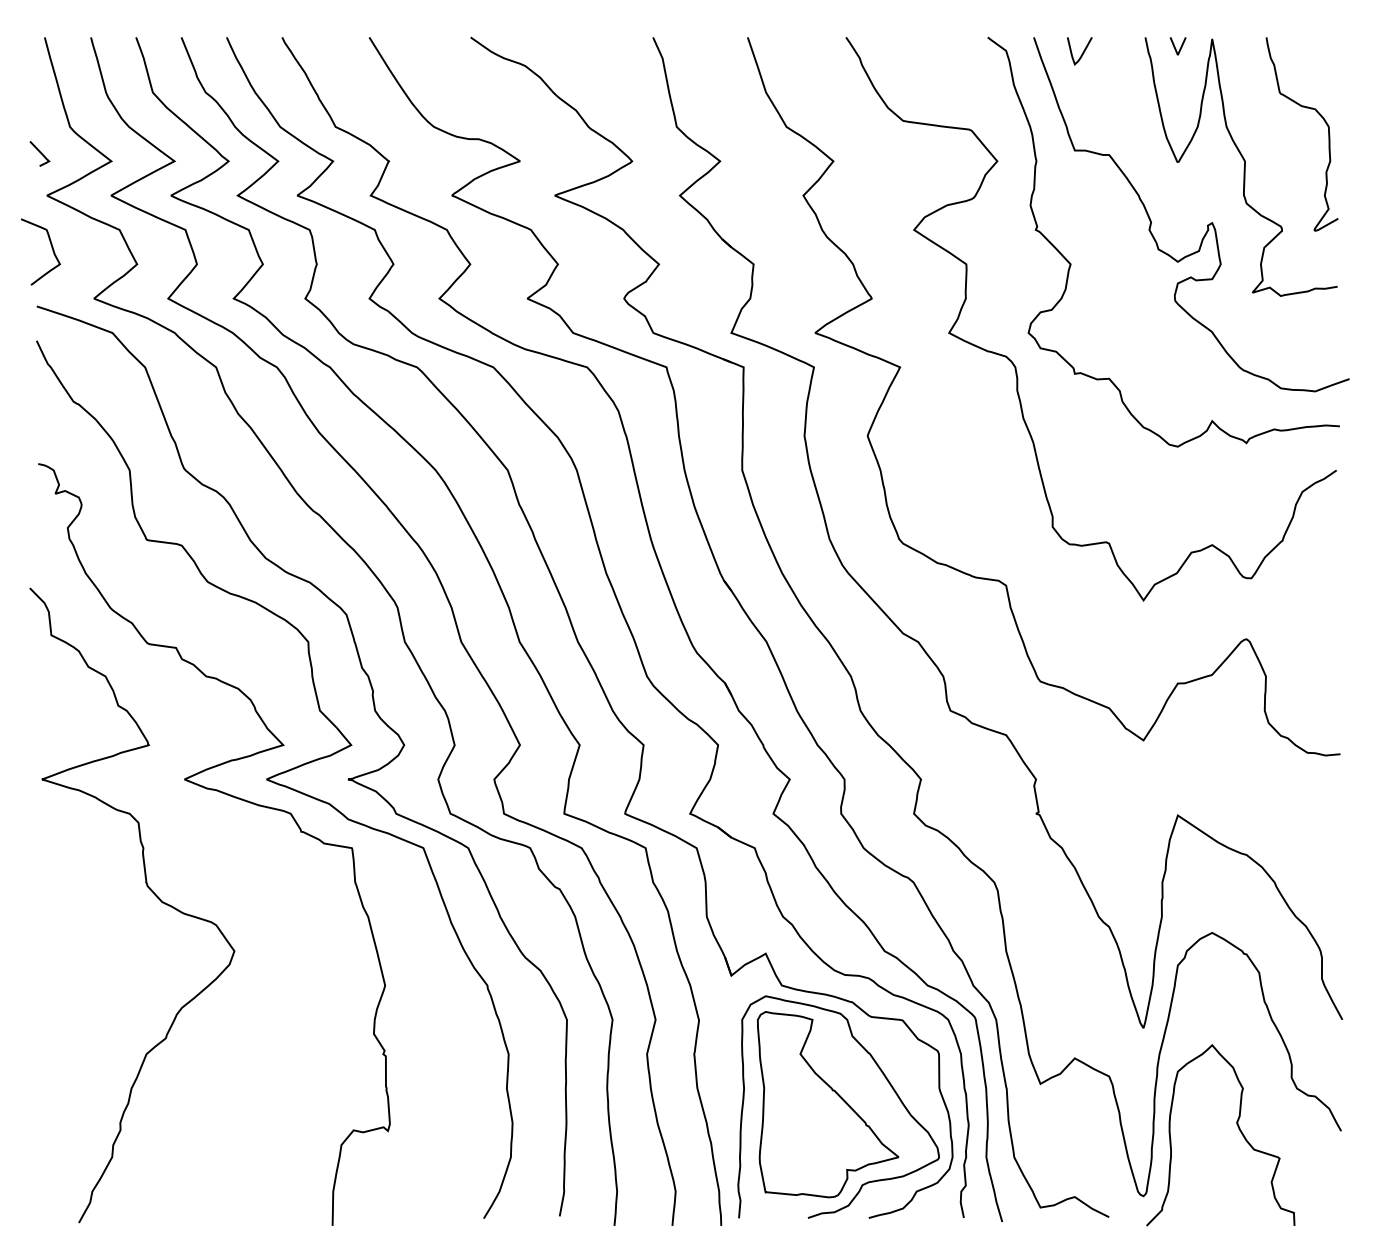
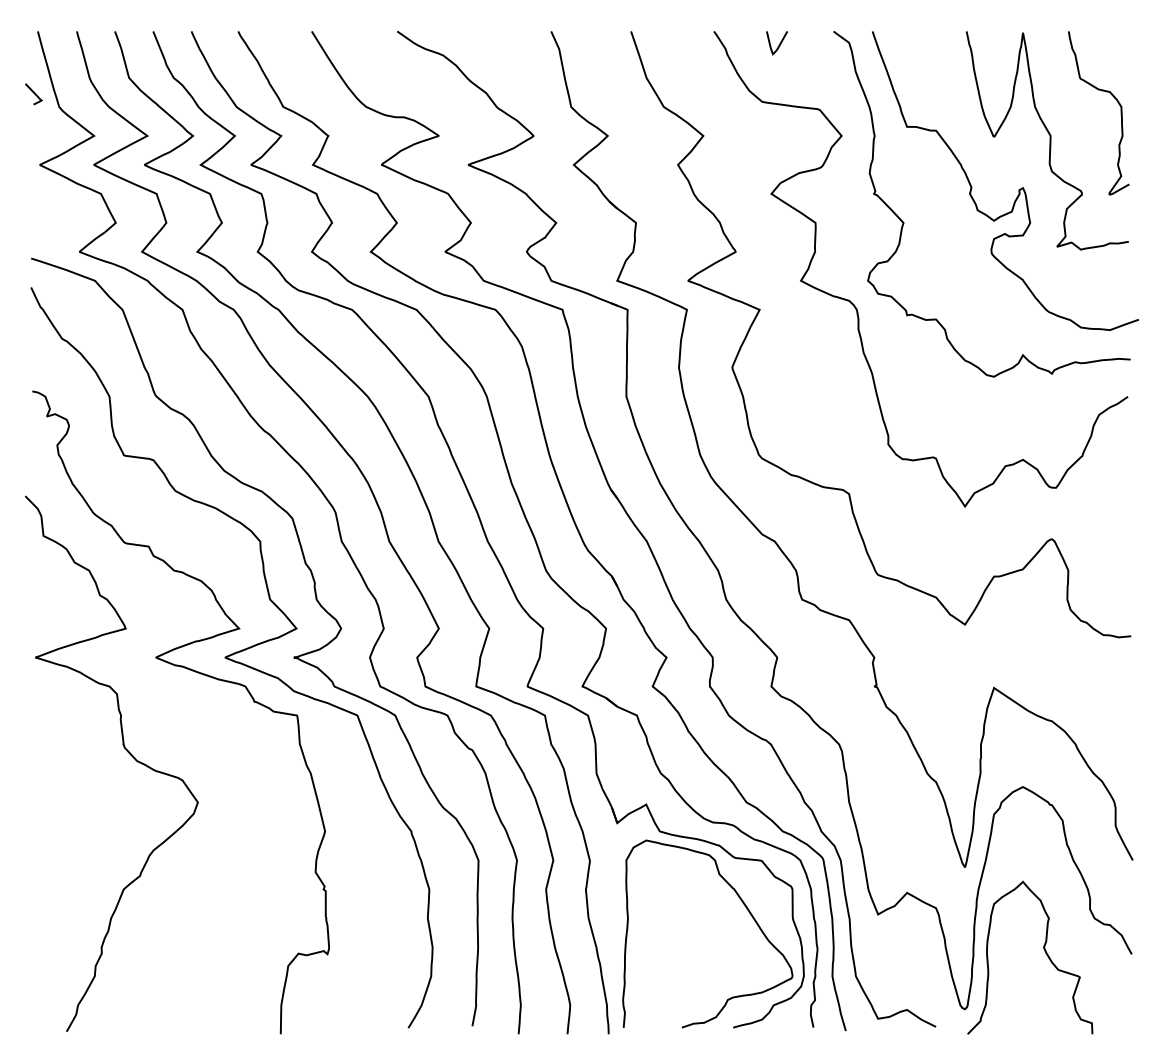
line: (1175, 46) -> (992, 39), removed
curve: (1082, 52) -> (779, 44), moved
curve: (39, 152) -> (33, 93), moved
curve: (51, 248) -> (43, 209), removed
part: (828, 1104) -> (699, 931), removed

